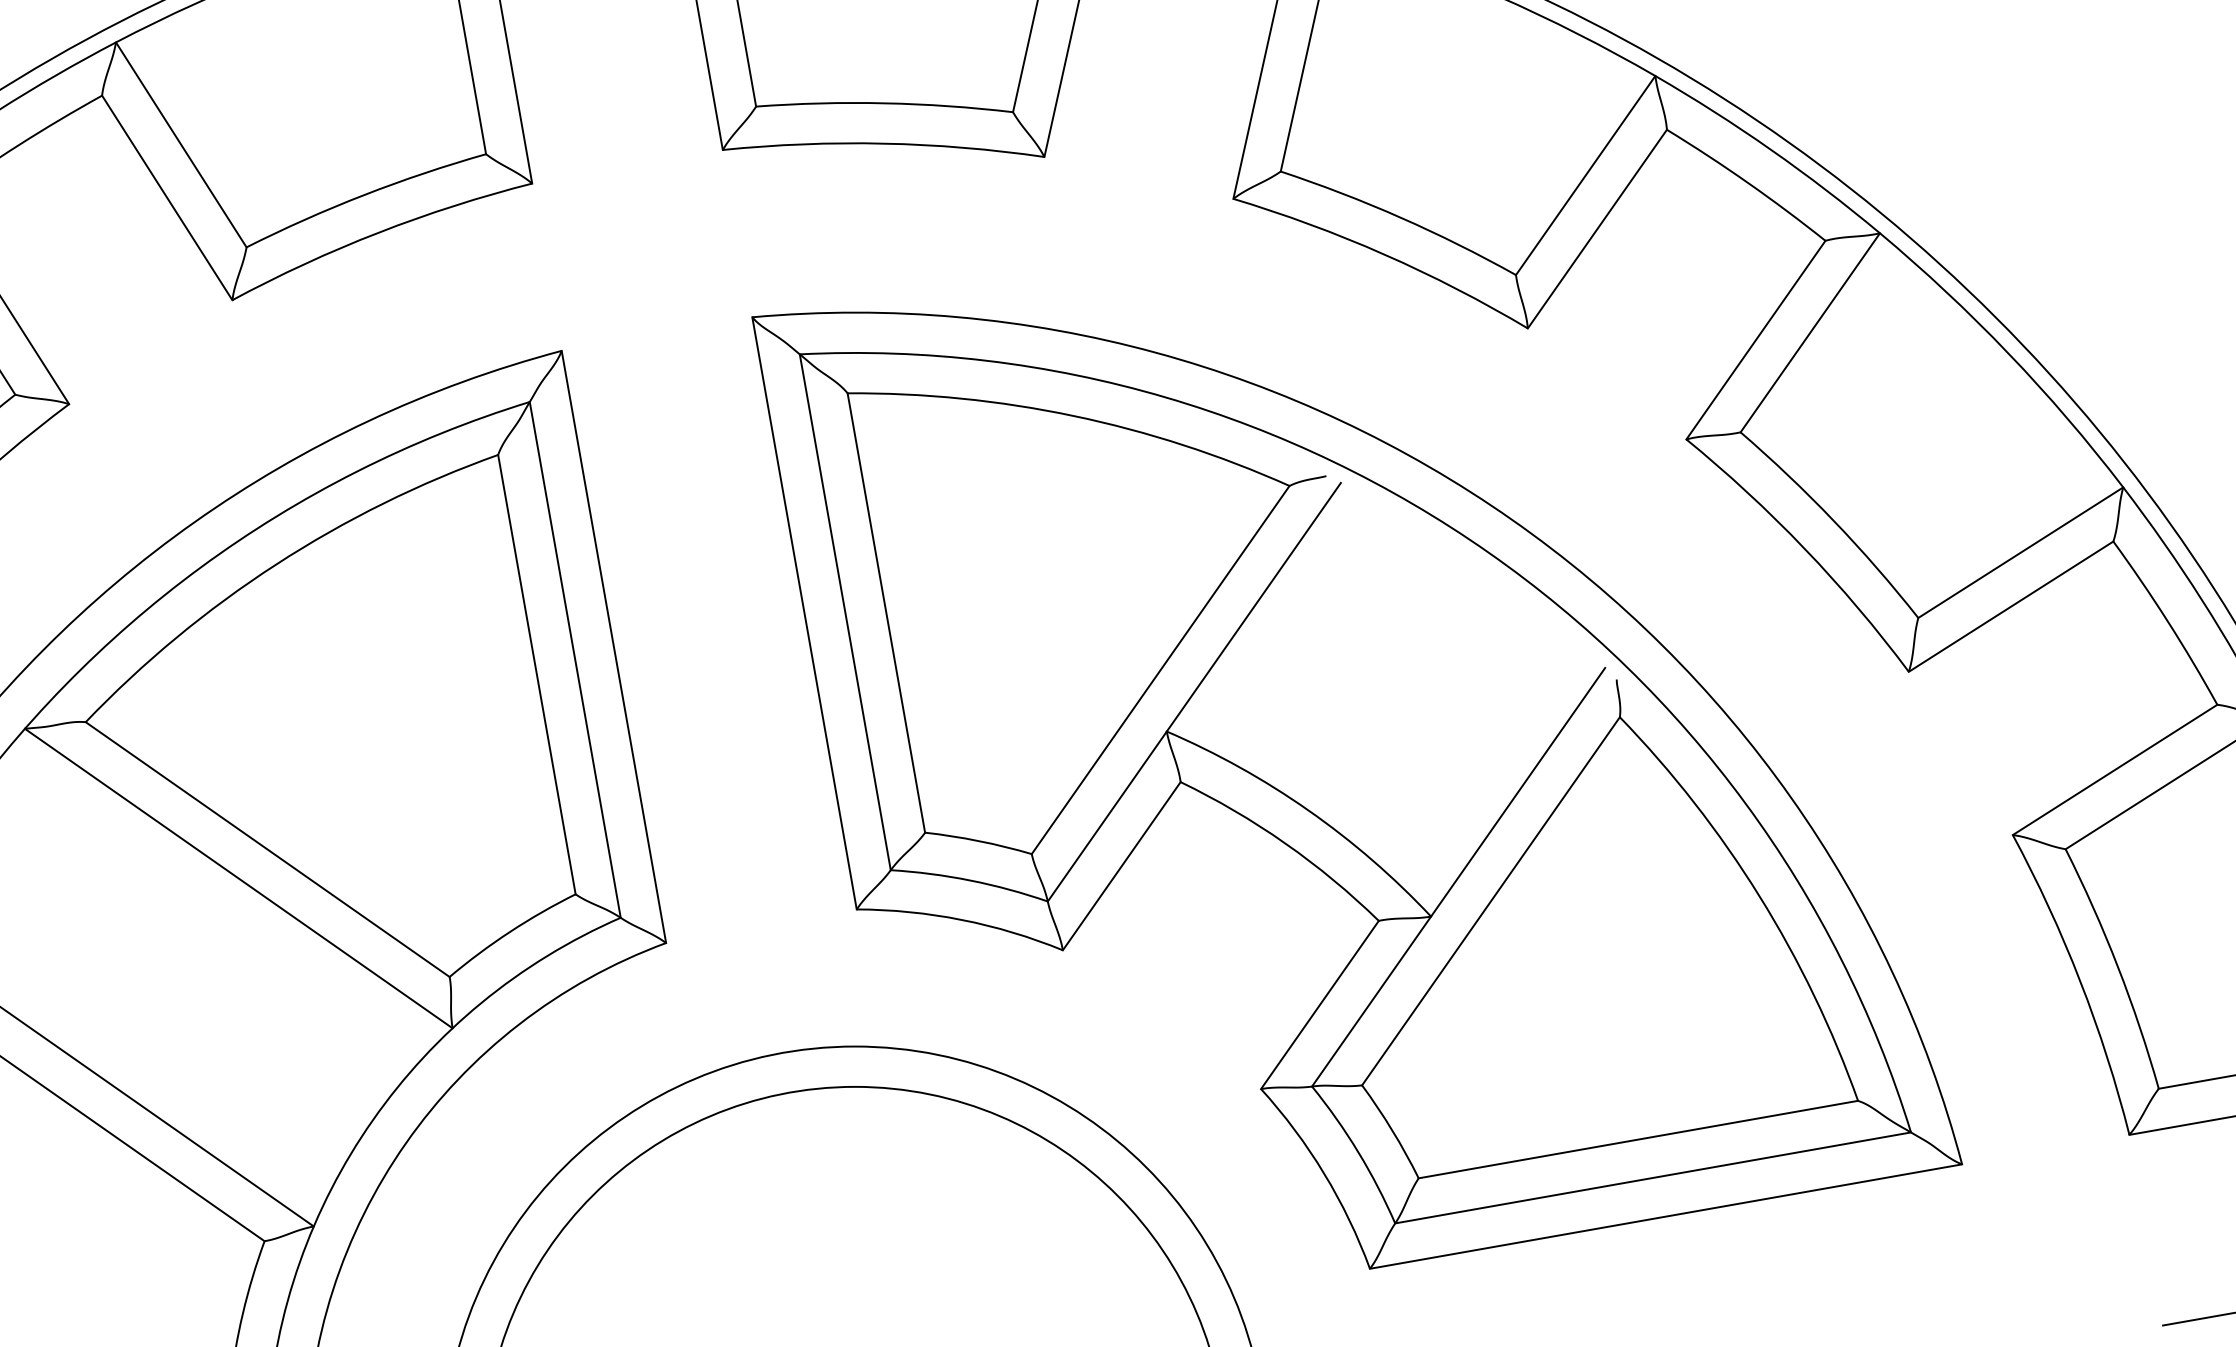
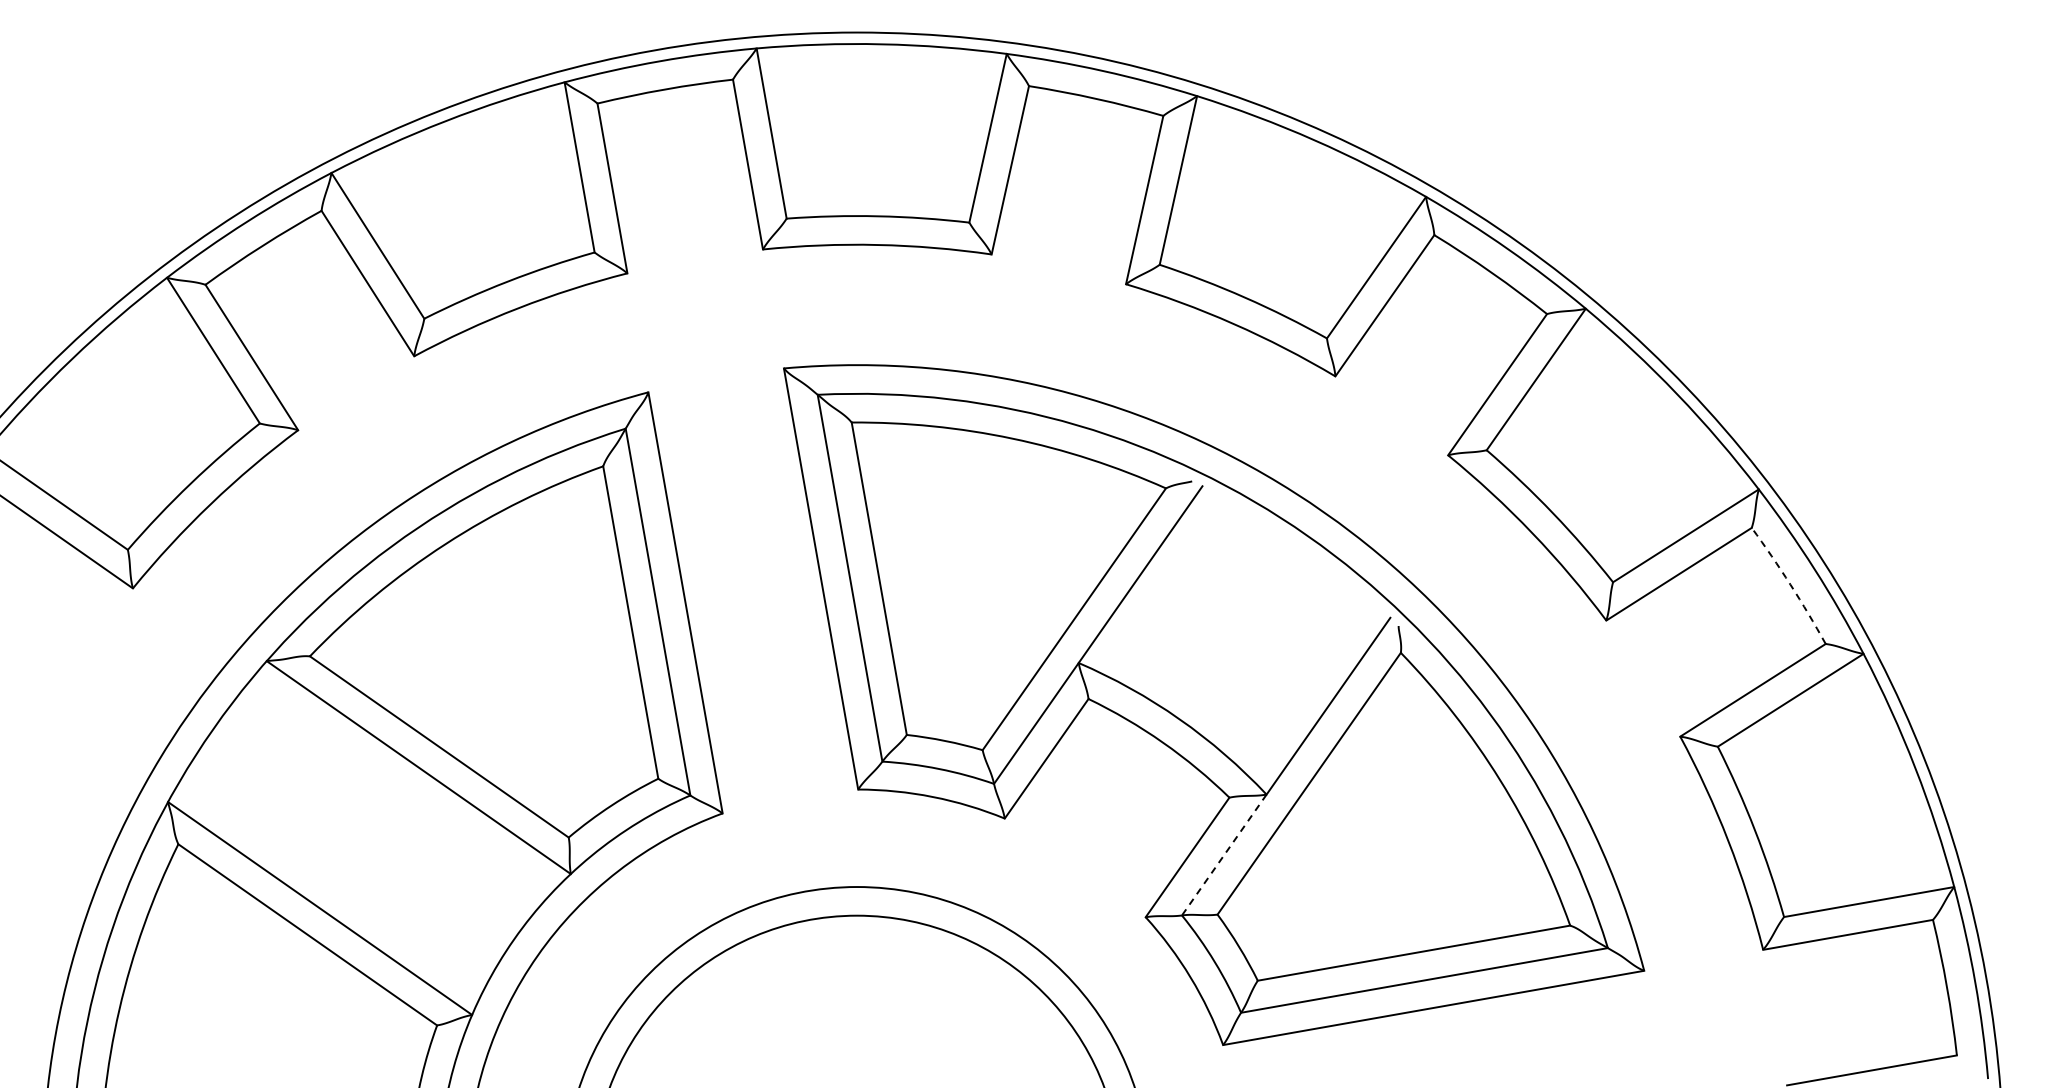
arc: (2167, 621) -> (1790, 584), solid -> dashed
line: (1371, 1002) -> (1224, 855), solid -> dashed

